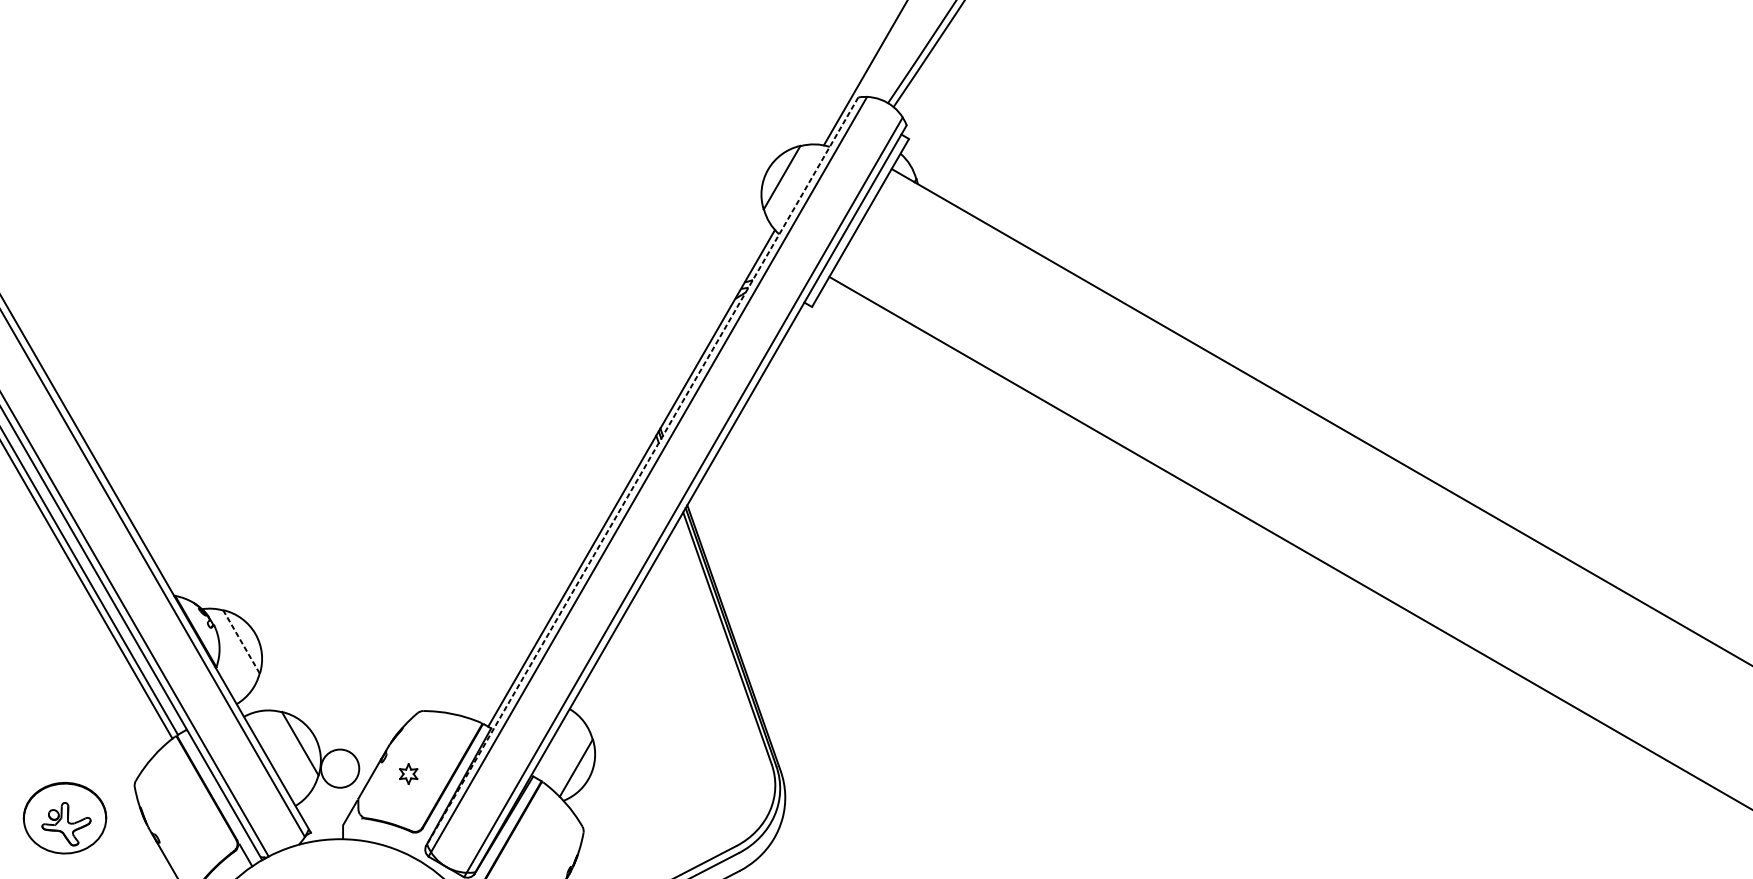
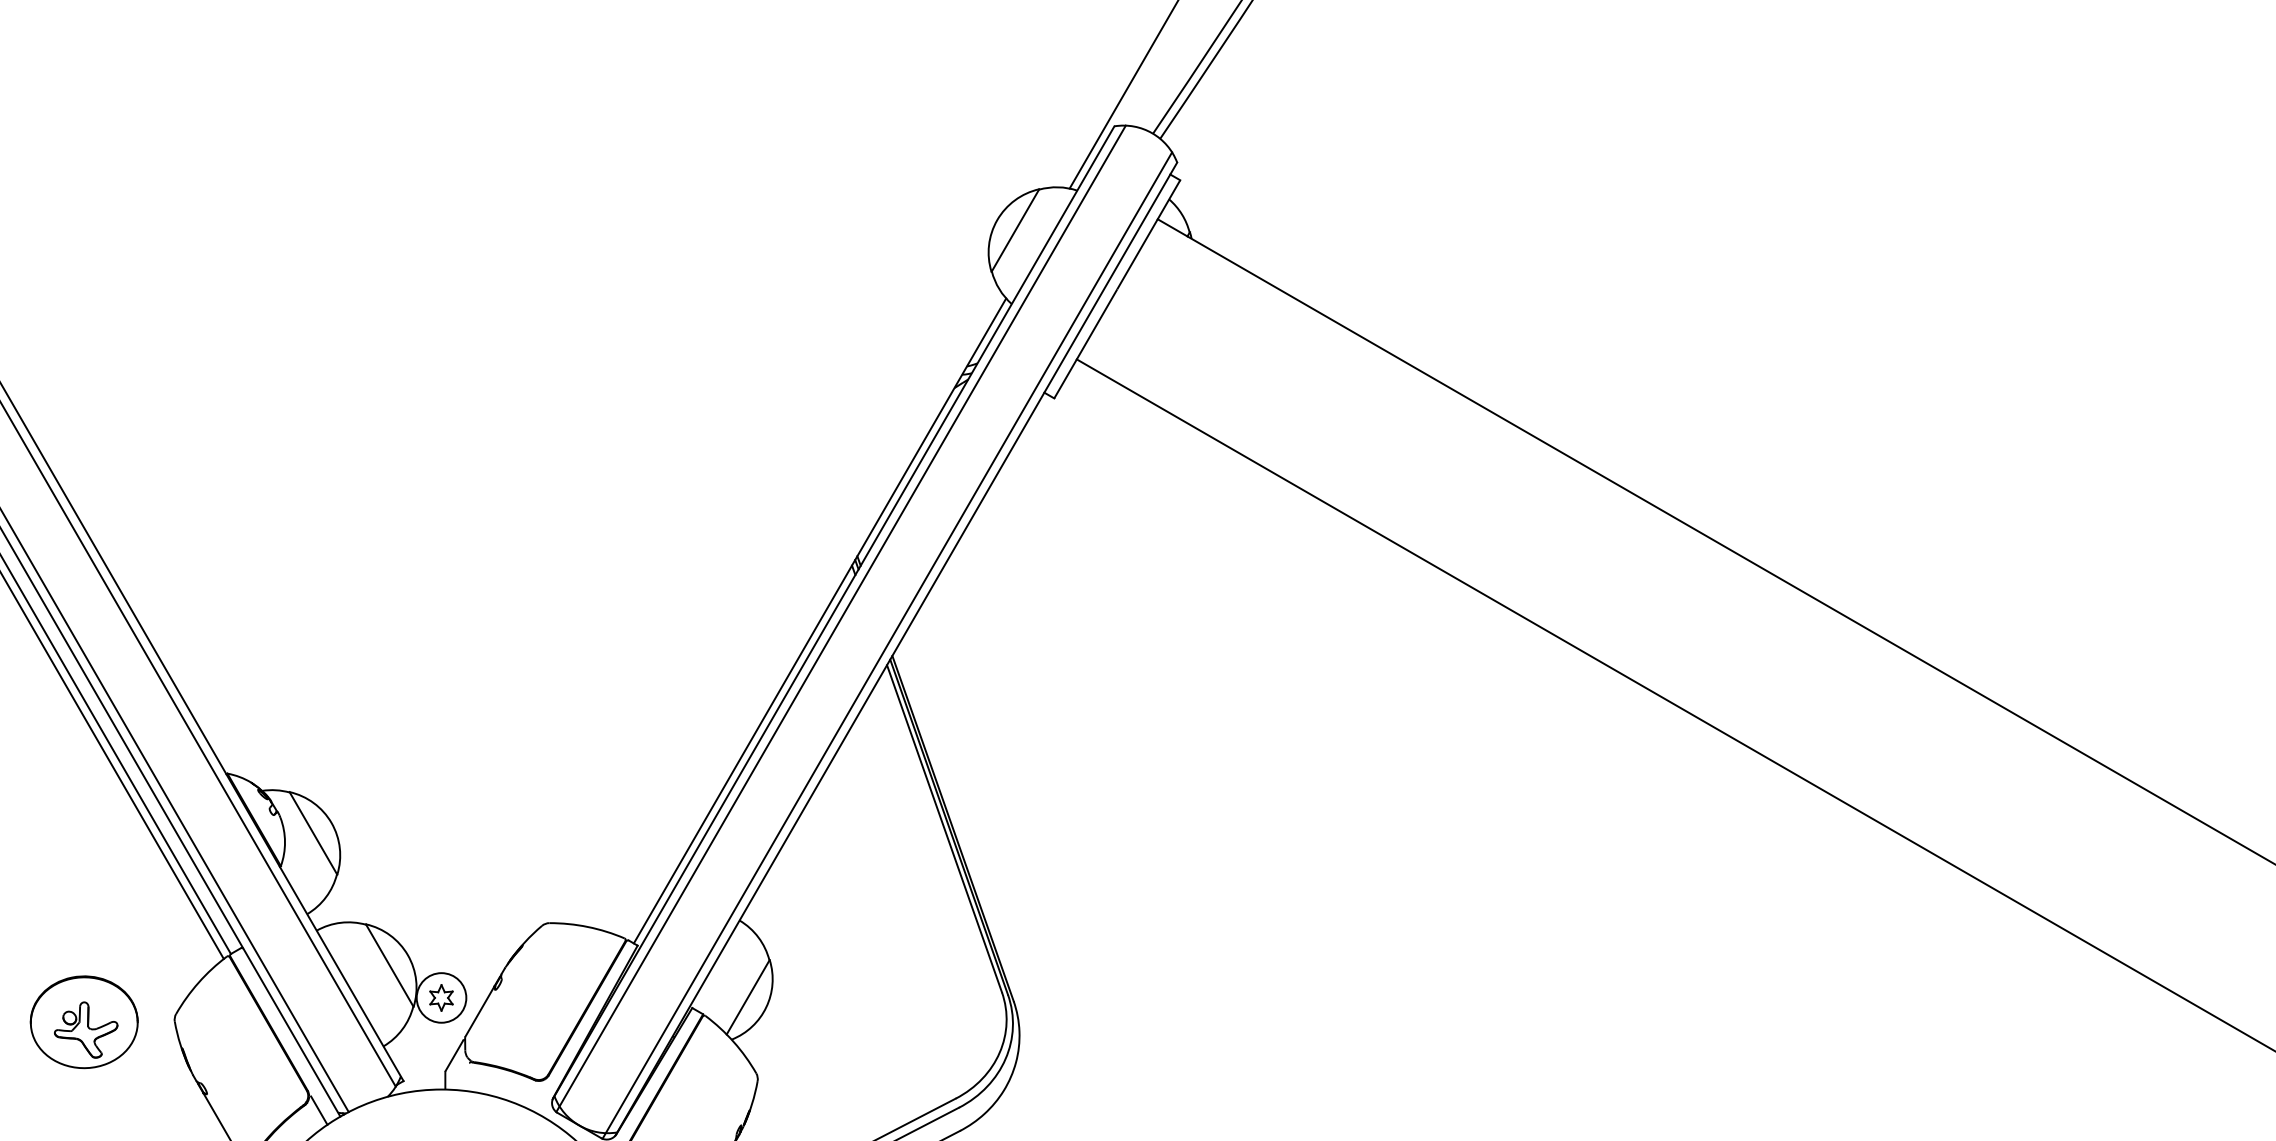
line: (642, 471) -> (833, 612), dashed -> solid
line: (241, 642) -> (313, 833), dashed -> solid
part: (408, 773) -> (441, 997), moved
part: (64, 818) -> (83, 1022), moved

